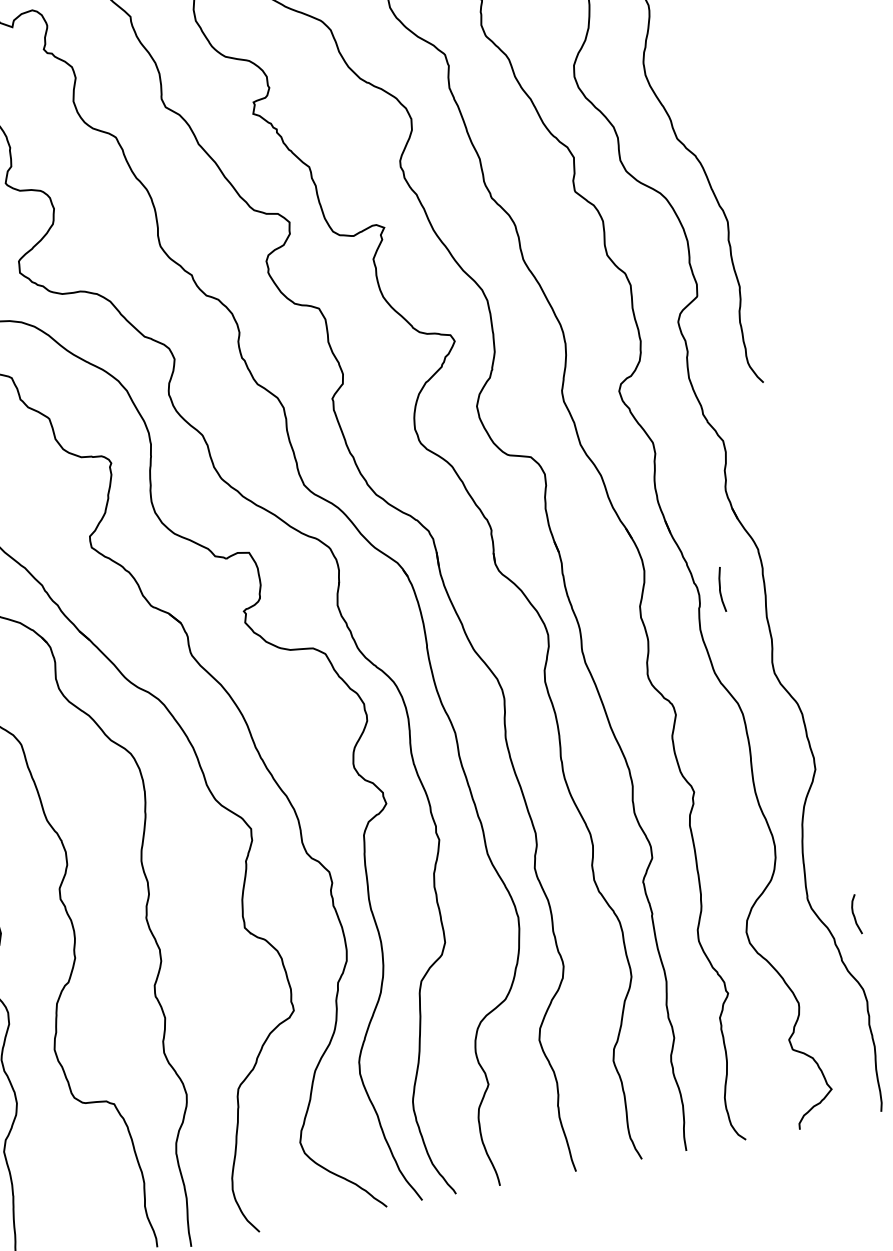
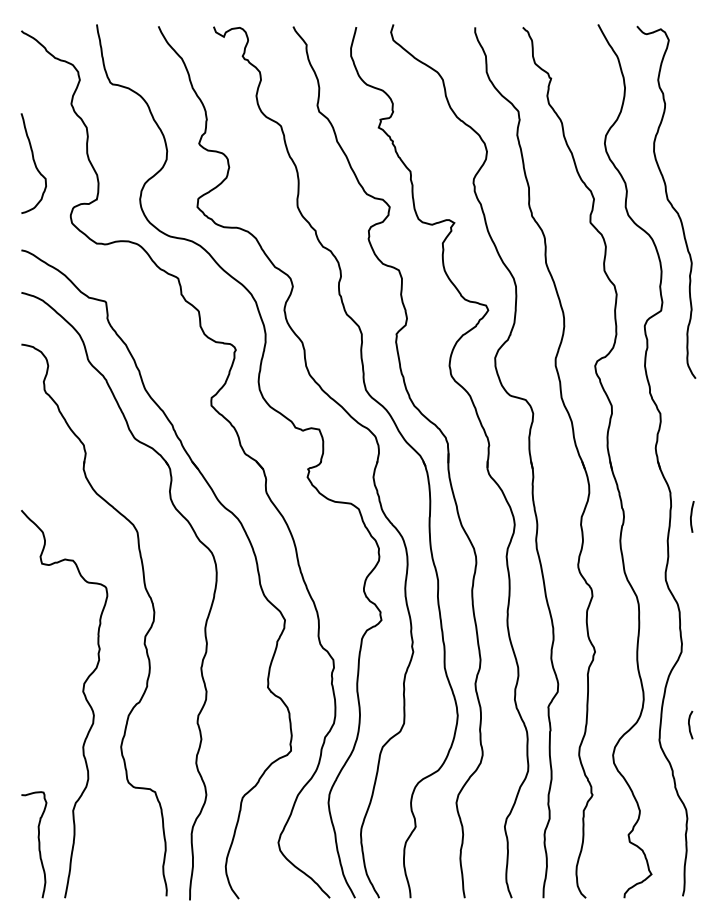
curve: (721, 587) -> (692, 515), moved
curve: (853, 914) -> (689, 724), moved

